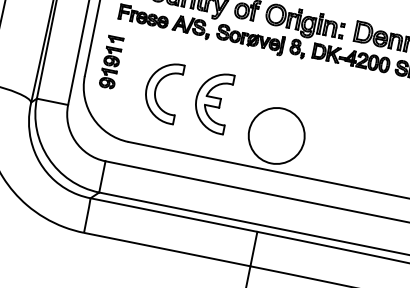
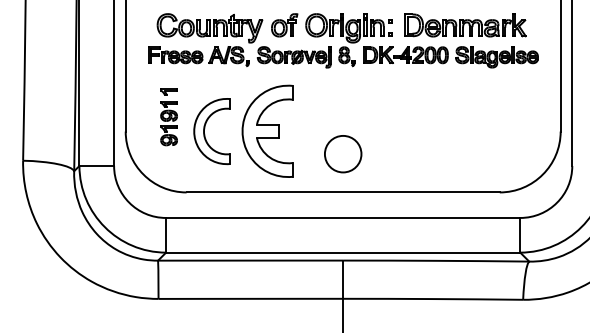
part: (110, 62) -> (168, 117), moved
part: (212, 101) -> (267, 131), size x1.4
circle: (276, 135) -> (342, 153), size x0.6

